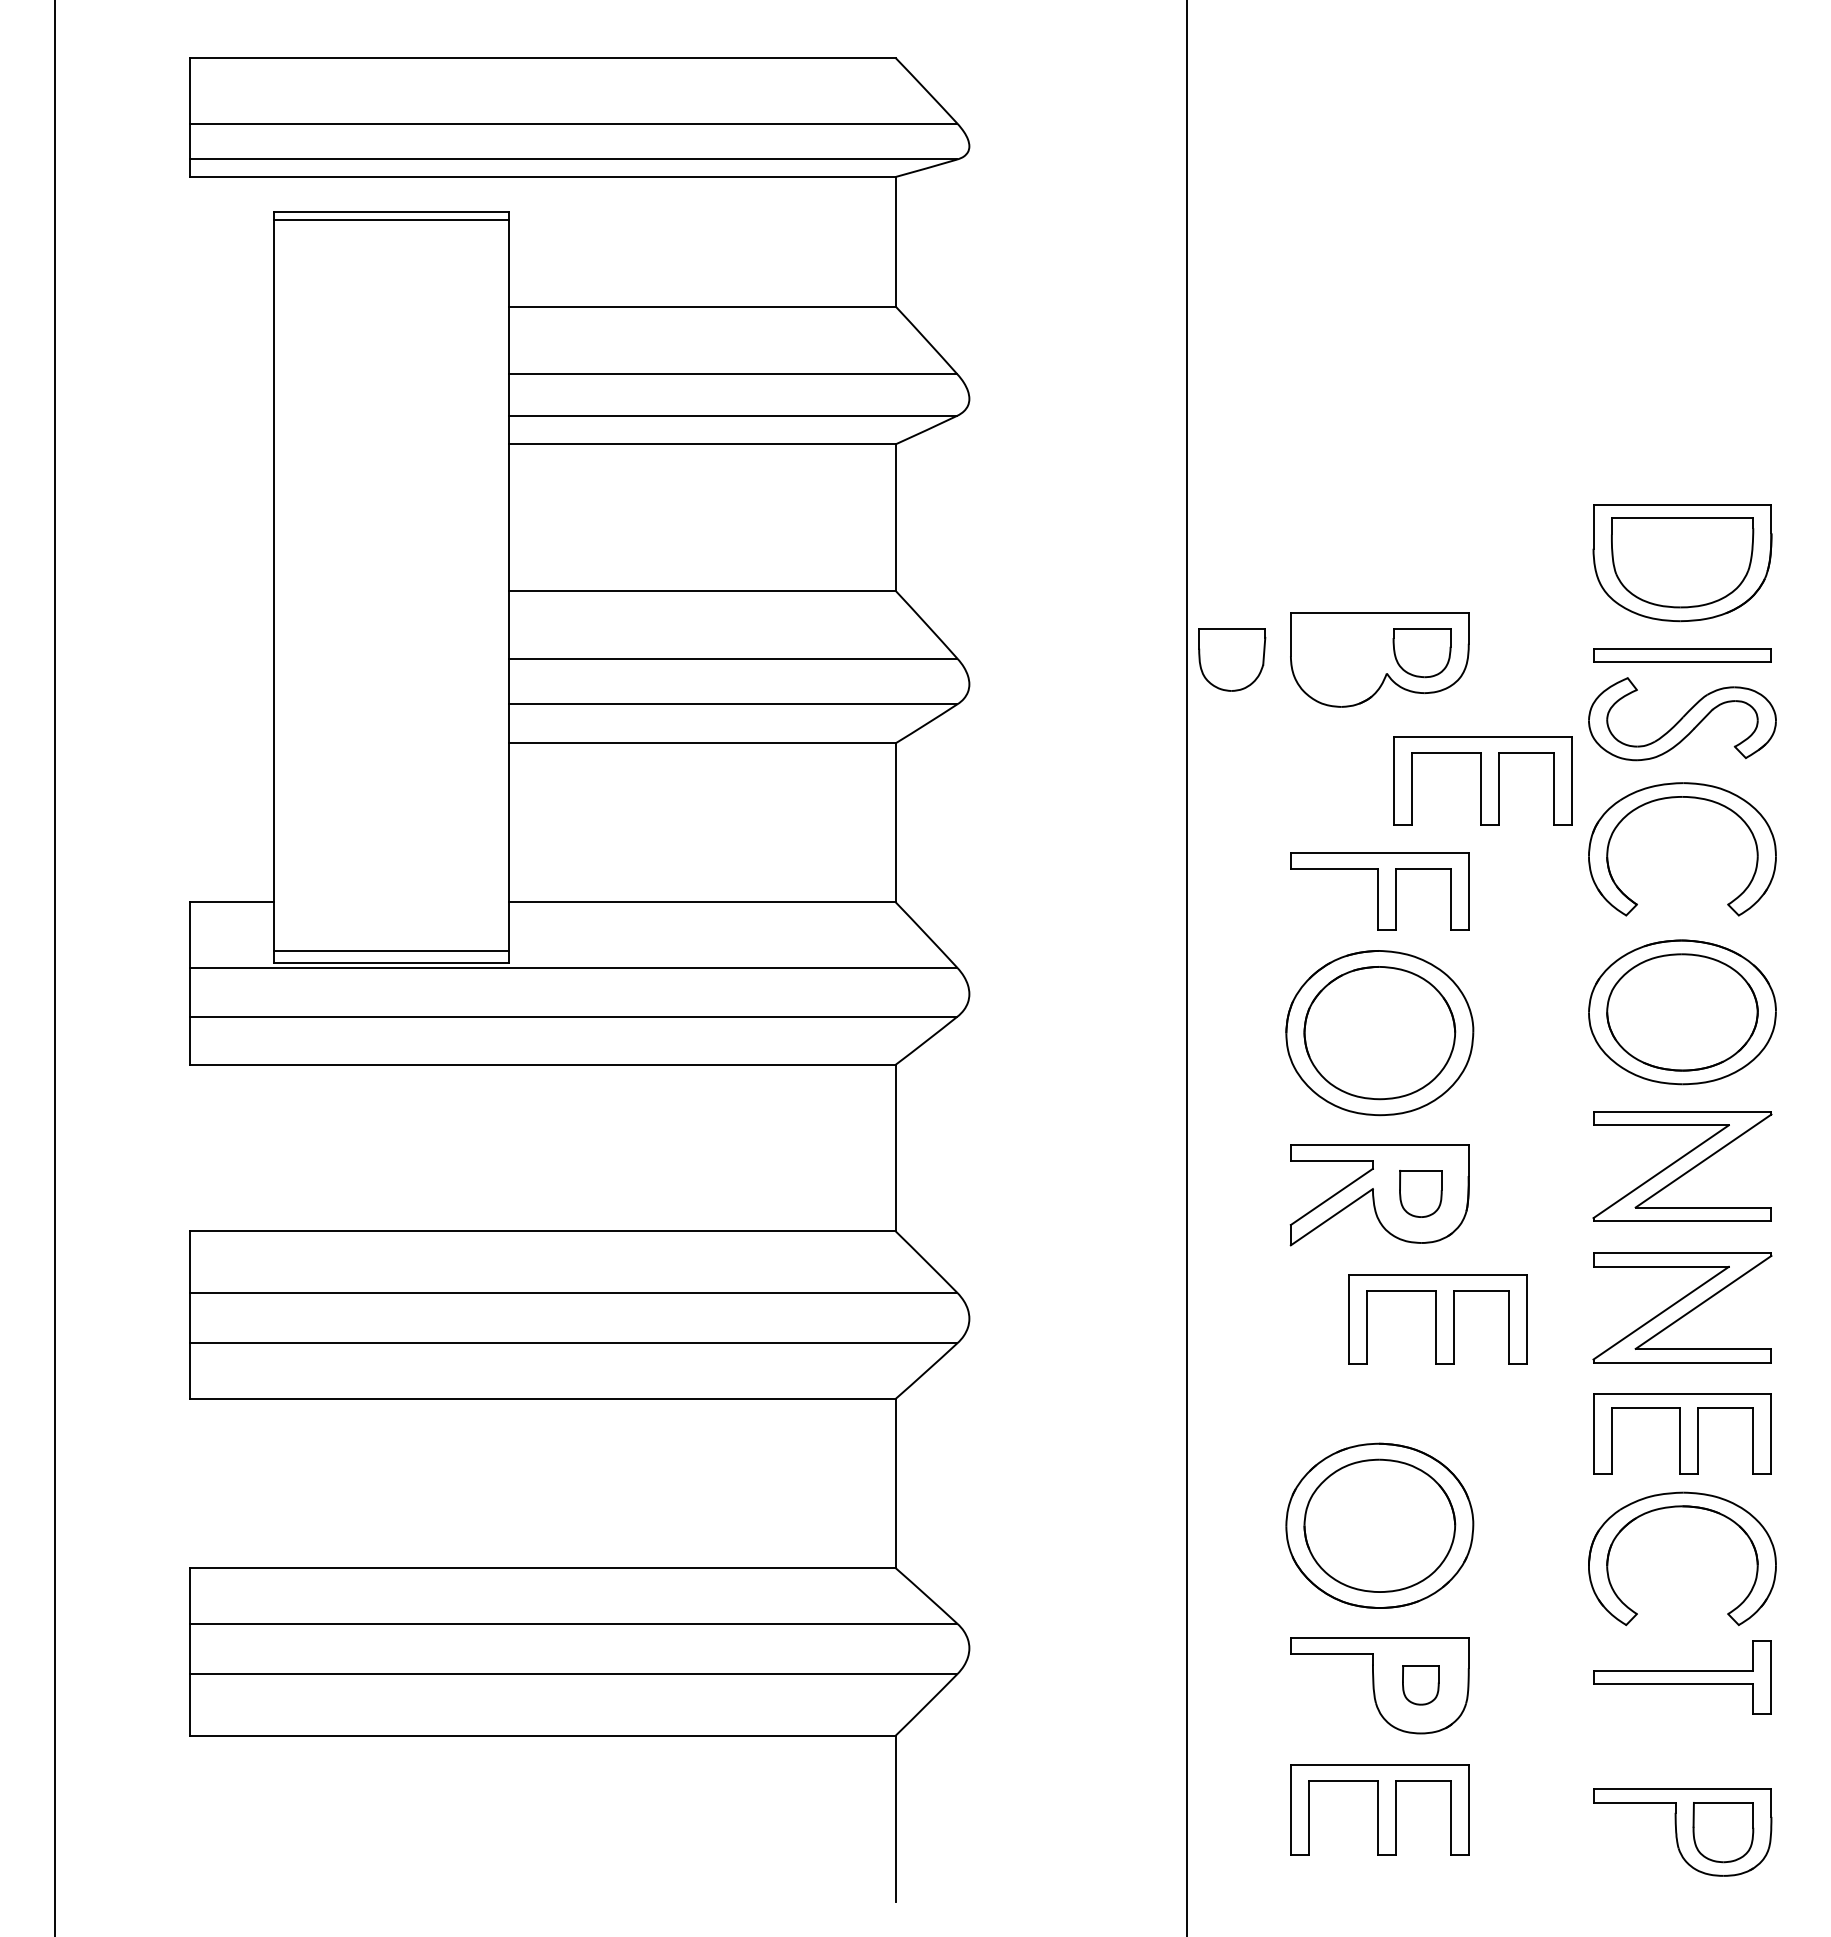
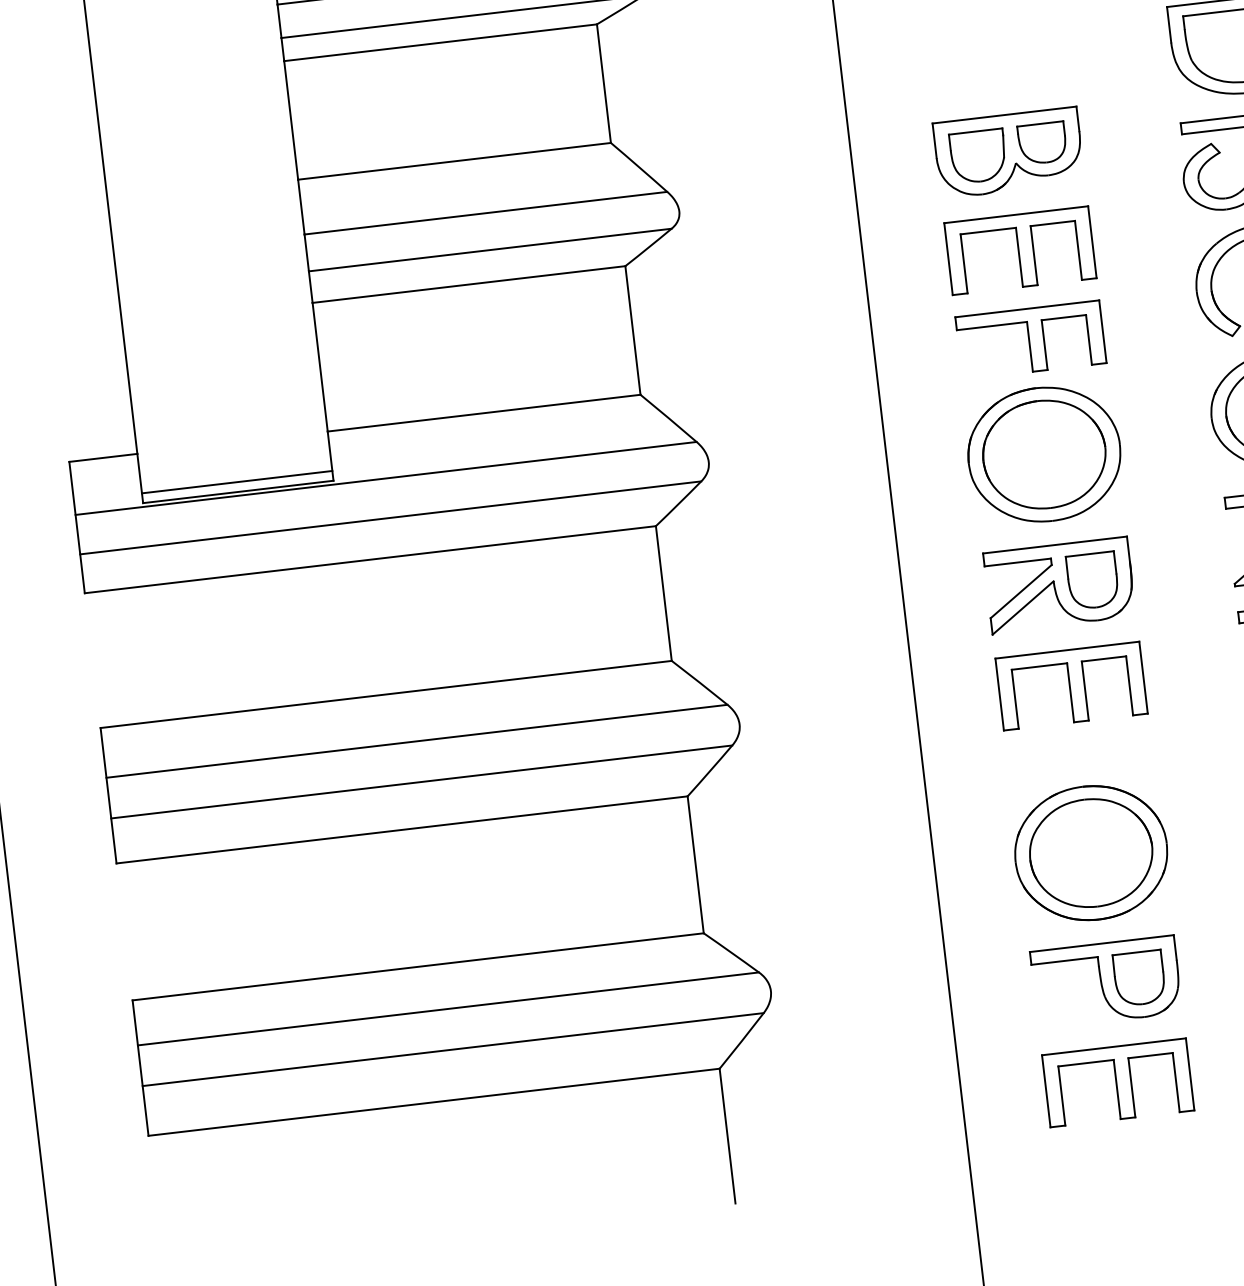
part: (1232, 659) -> (978, 155), moved
part: (1482, 780) -> (1020, 250), moved
part: (1420, 1193) -> (1092, 580), size x1.43
part: (1437, 1319) -> (1071, 686), moved
part: (1420, 1685) -> (1139, 978), size x1.67

